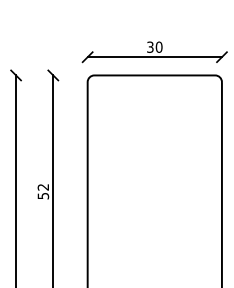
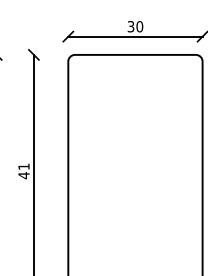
text: (43, 191) -> (24, 170), 52 -> 41

